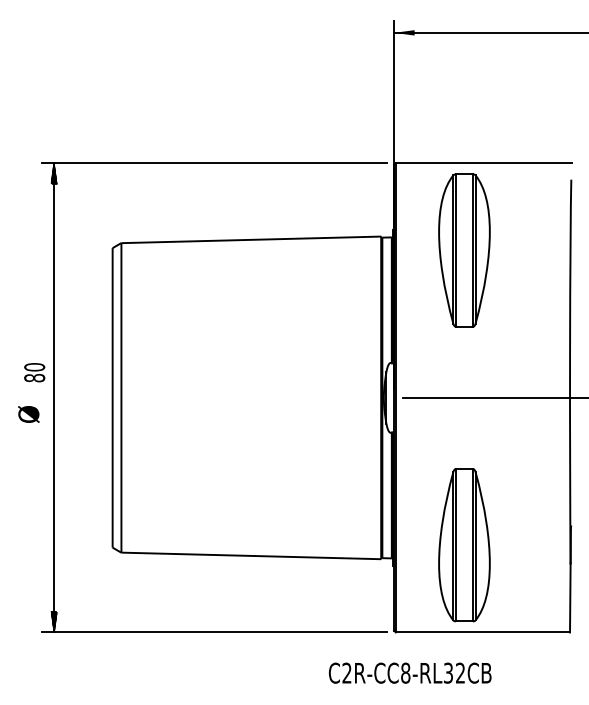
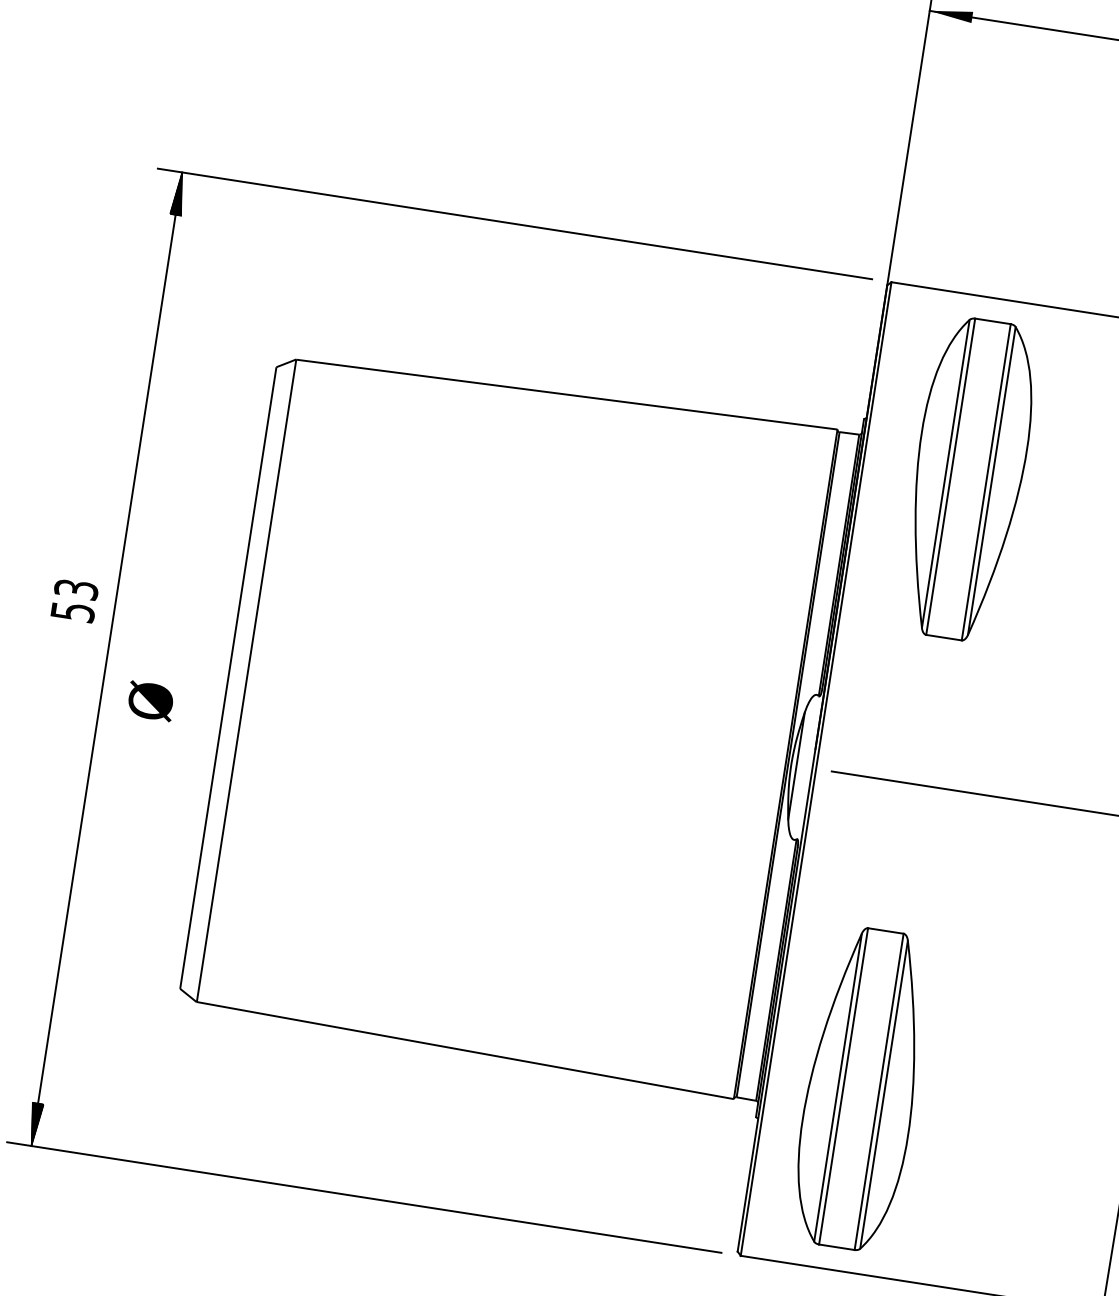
part: (464, 250) -> (968, 479), moved
text: (34, 372) -> (74, 600), 80 -> 53
text: (28, 414) -> (150, 701), moved
part: (464, 545) -> (861, 1089), moved

